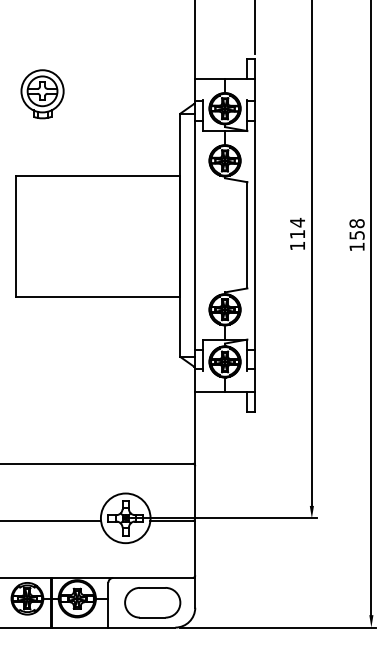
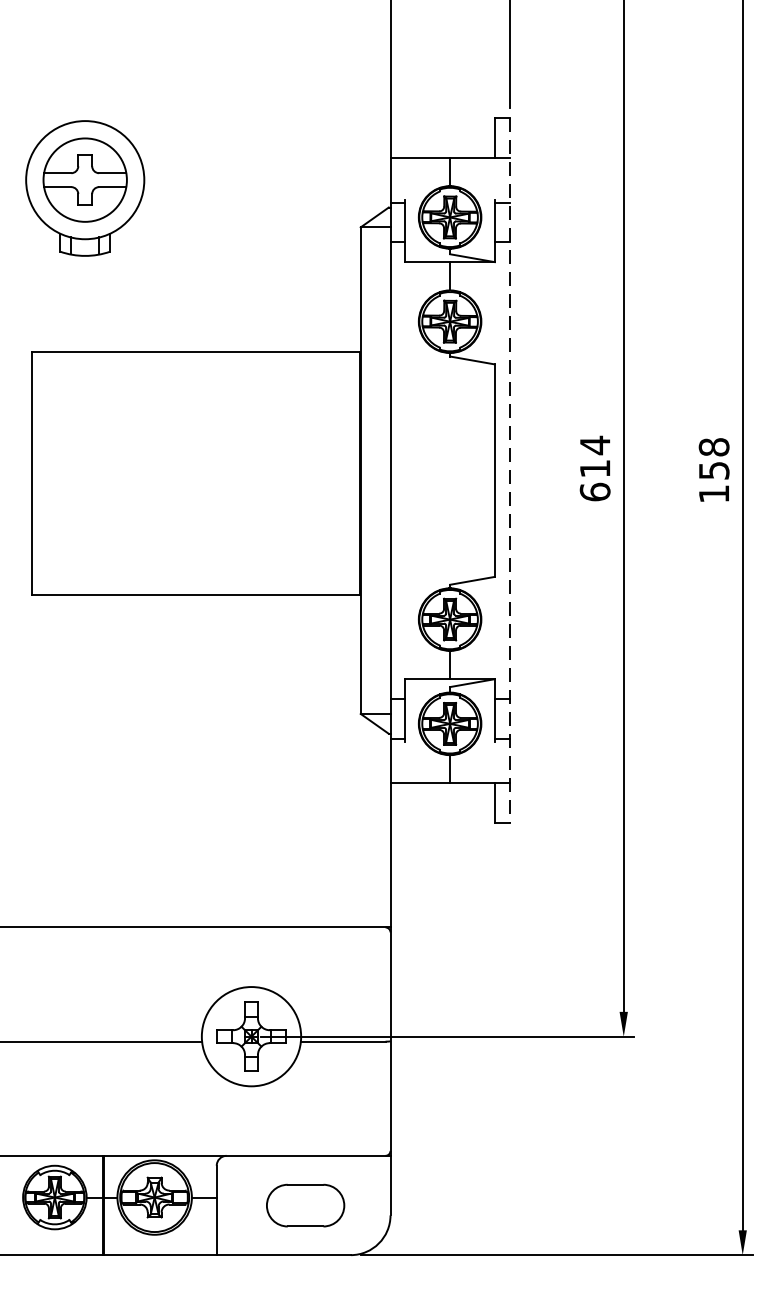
part: (42, 94) -> (85, 189), size x1.4
line: (254, 235) -> (508, 471), solid -> dashed
text: (297, 245) -> (594, 491), 114 -> 614
part: (152, 602) -> (305, 1204), size x0.7

